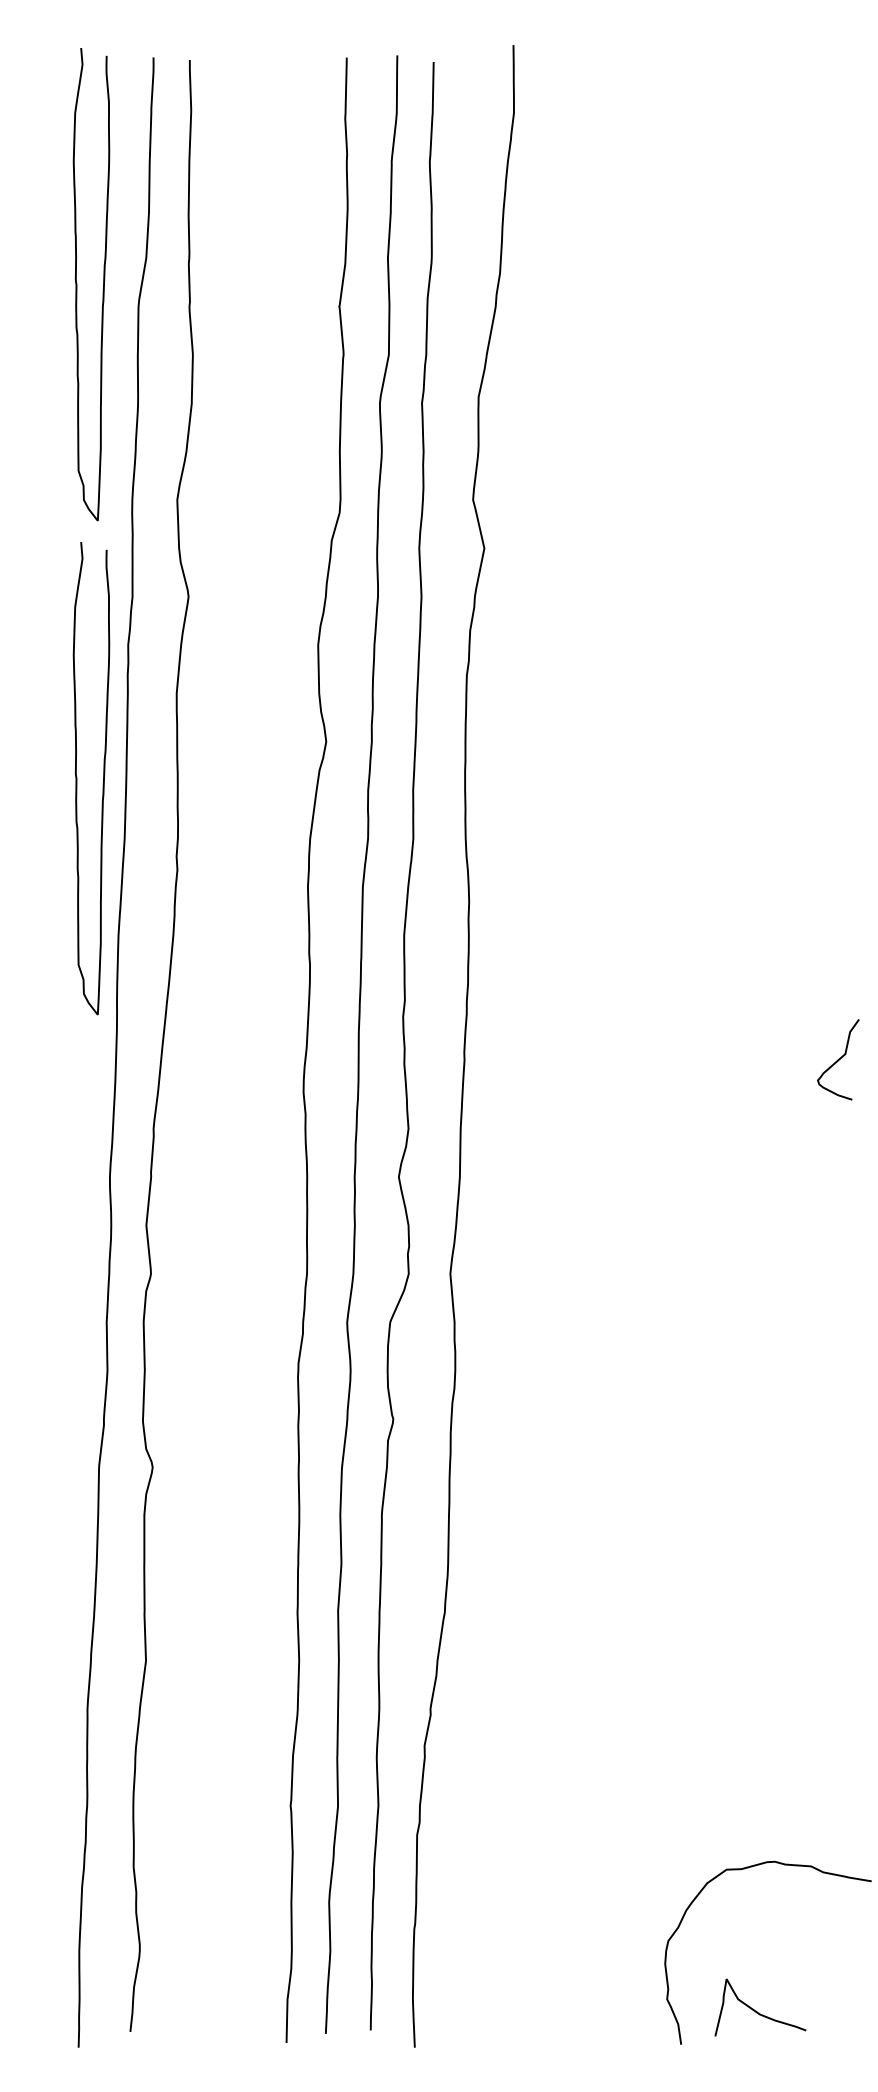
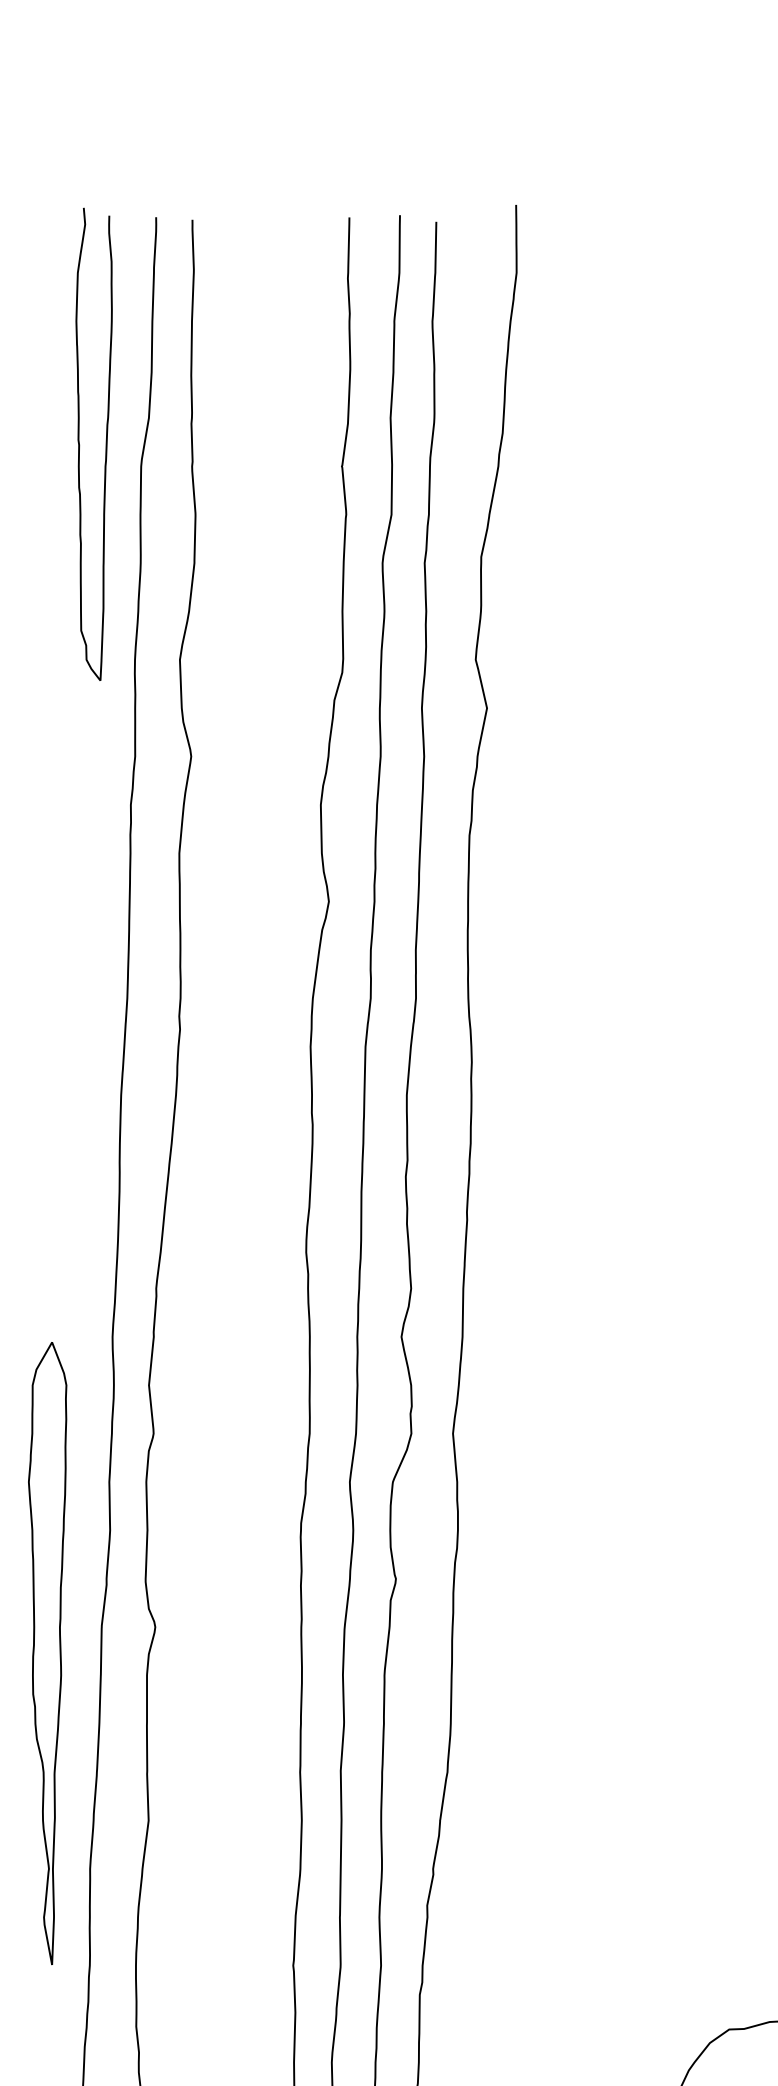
curve: (103, 778) -> (106, 938), removed
part: (44, 1493) -> (47, 1653), added

